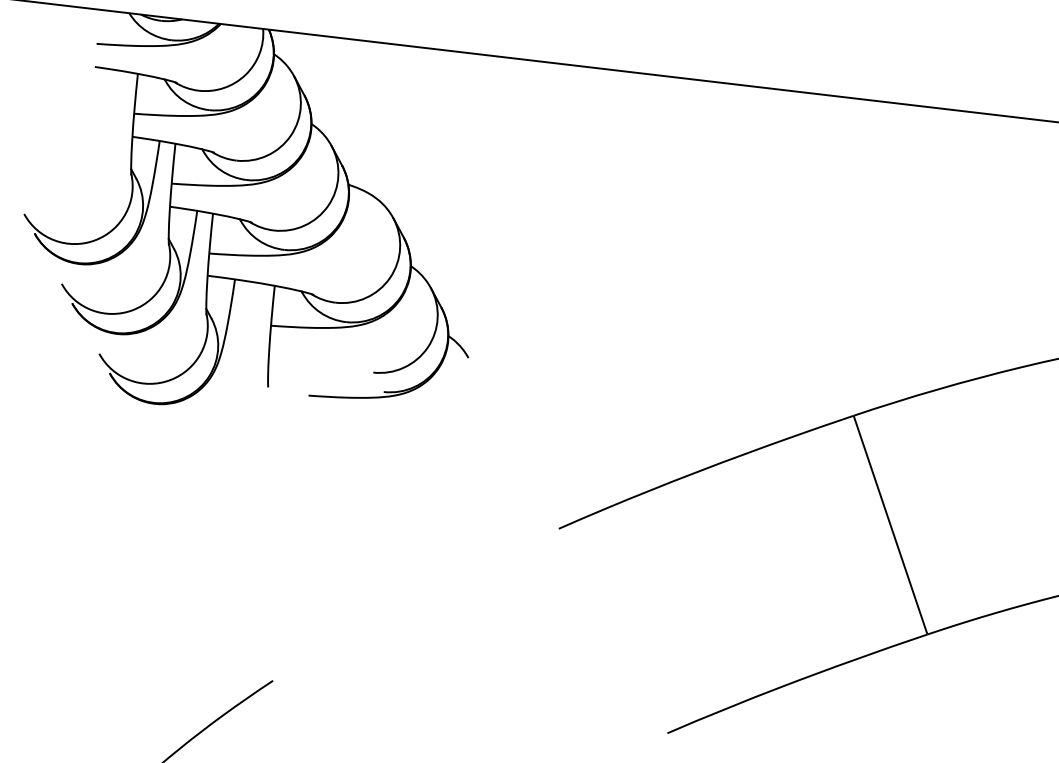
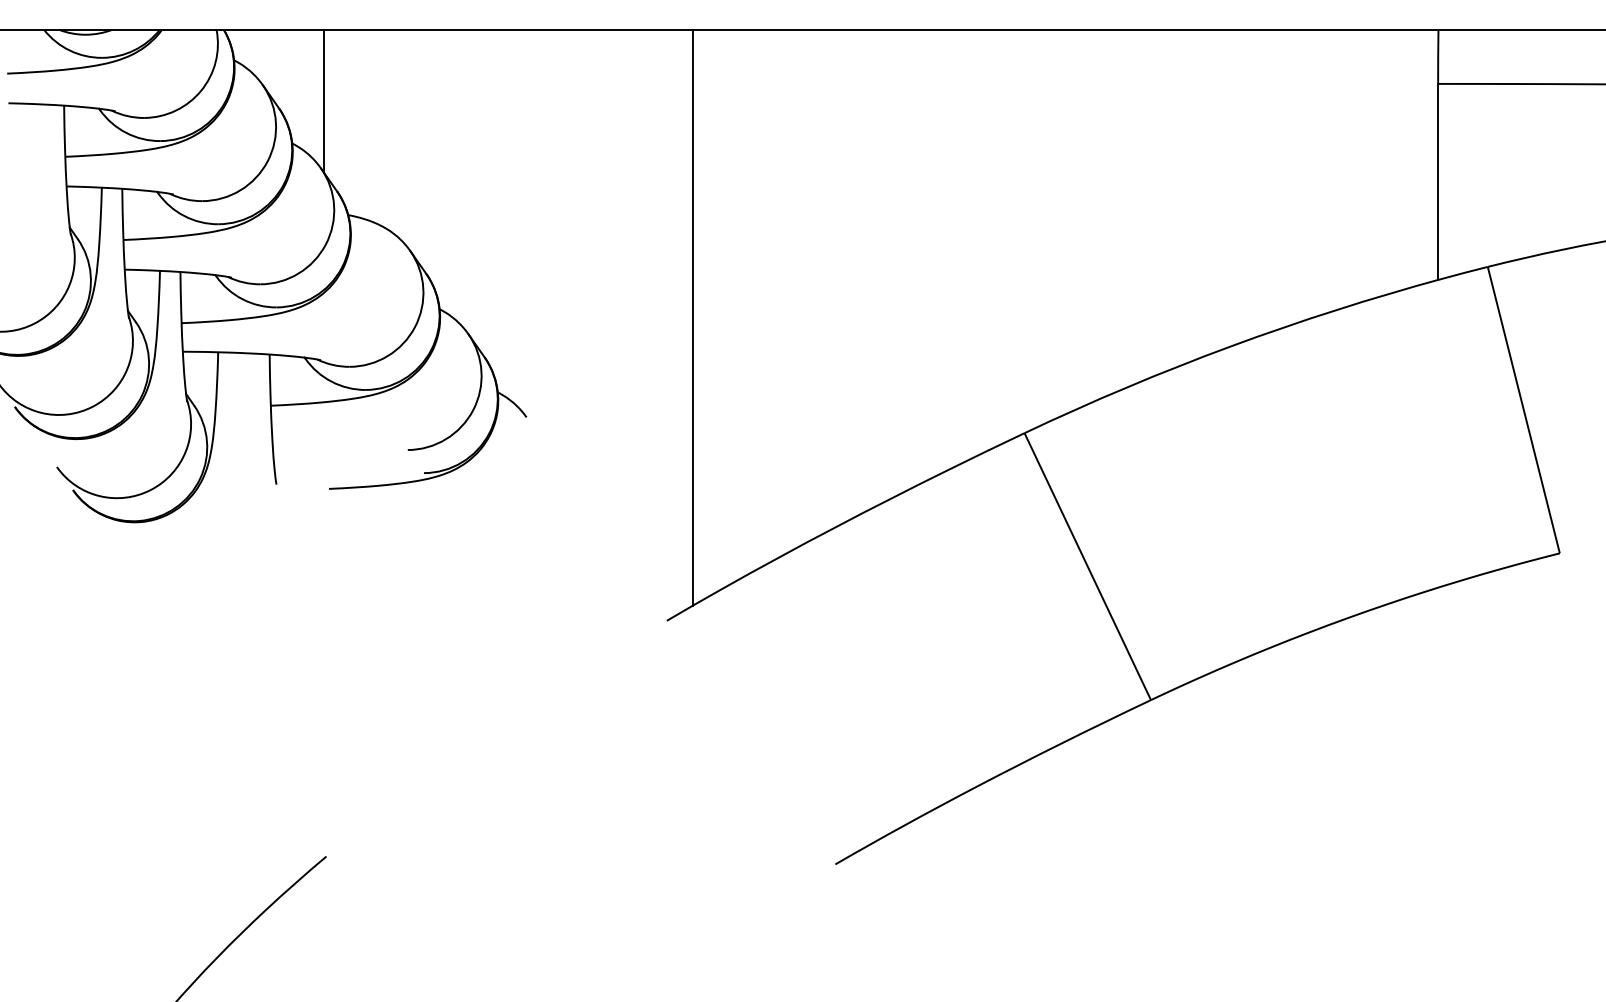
line: (339, 93) -> (323, 100), added
line: (607, 295) -> (693, 317), added

